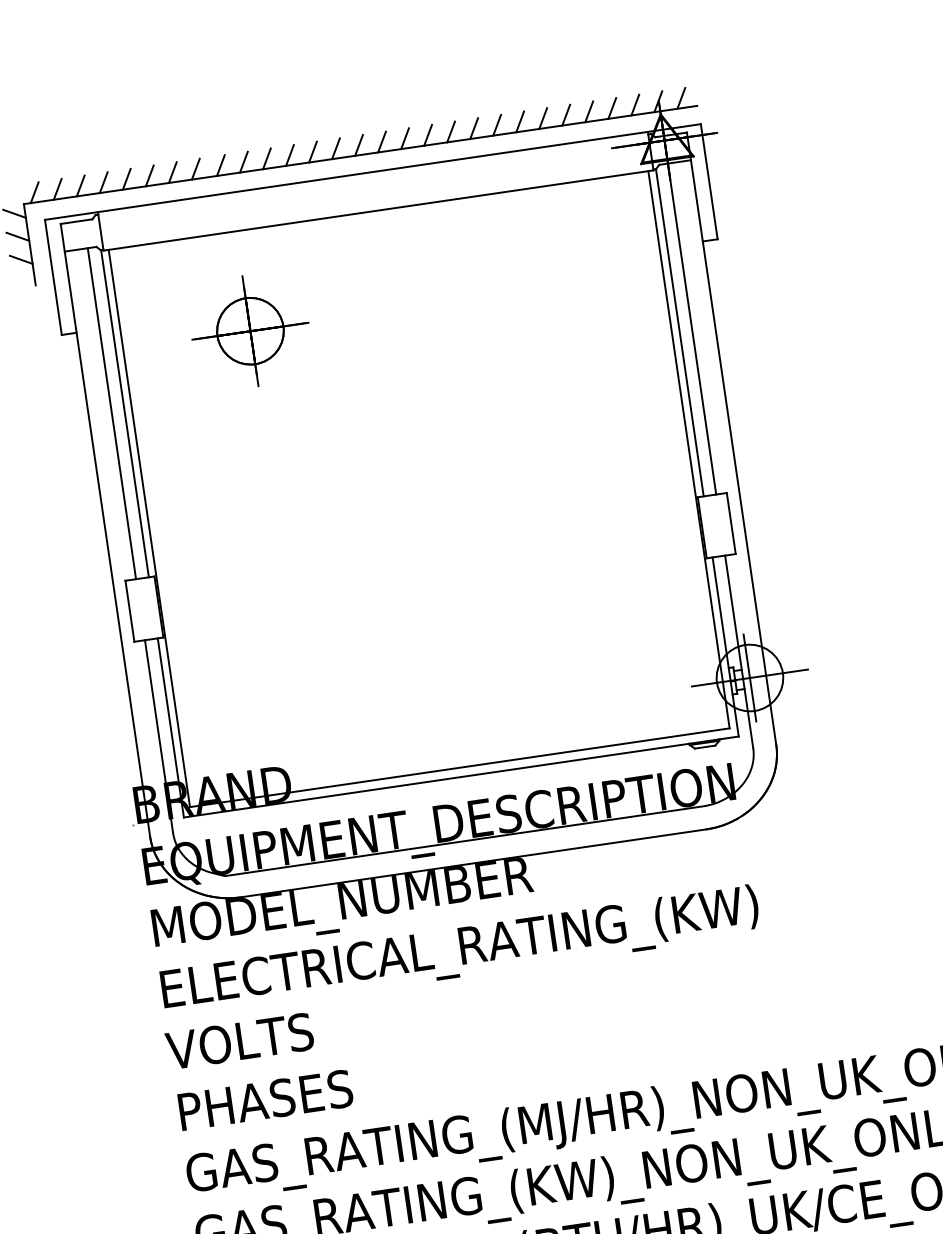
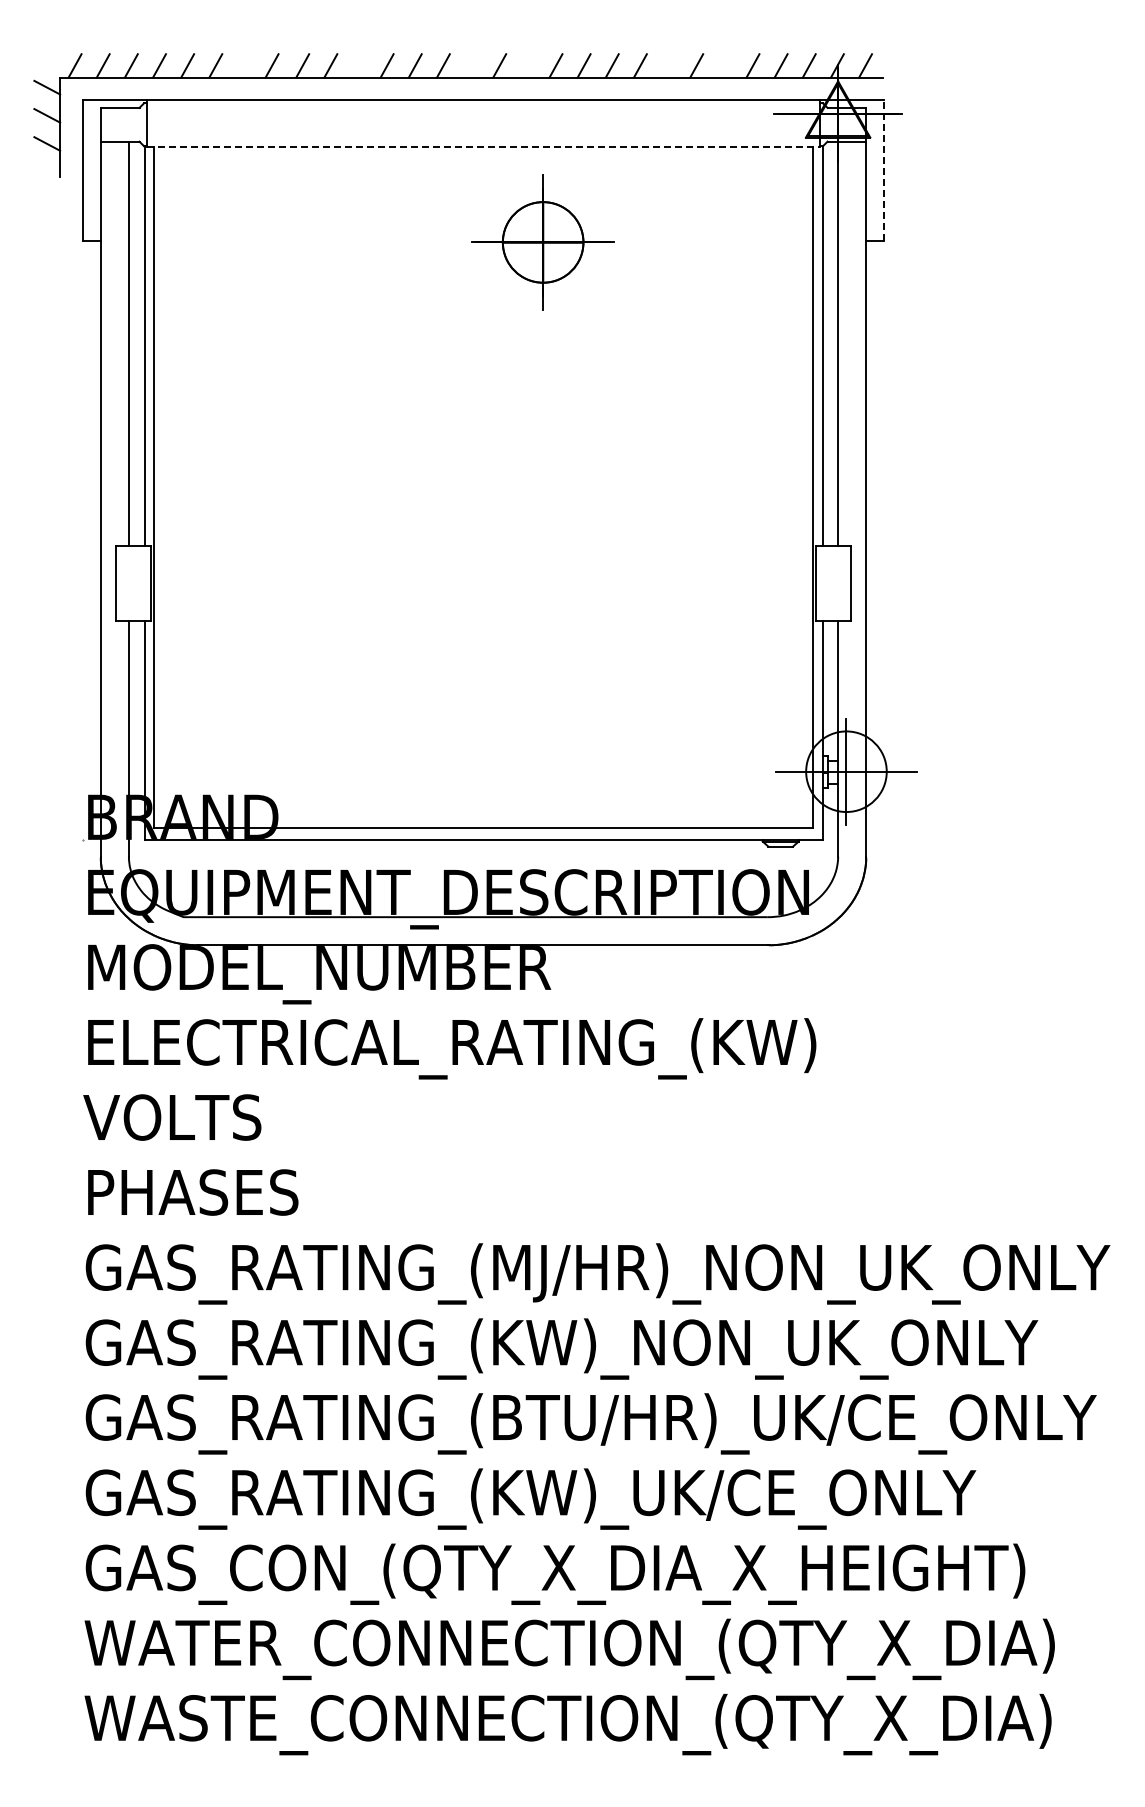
line: (565, 114) -> (724, 65), removed
line: (520, 121) -> (668, 65), removed
line: (404, 138) -> (527, 65), removed
line: (358, 145) -> (471, 65), removed
line: (266, 158) -> (358, 65), removed
line: (172, 172) -> (243, 65), removed
line: (709, 181) -> (884, 170), solid -> dashed
line: (379, 210) -> (484, 147), solid -> dashed
part: (249, 331) -> (542, 242), moved

